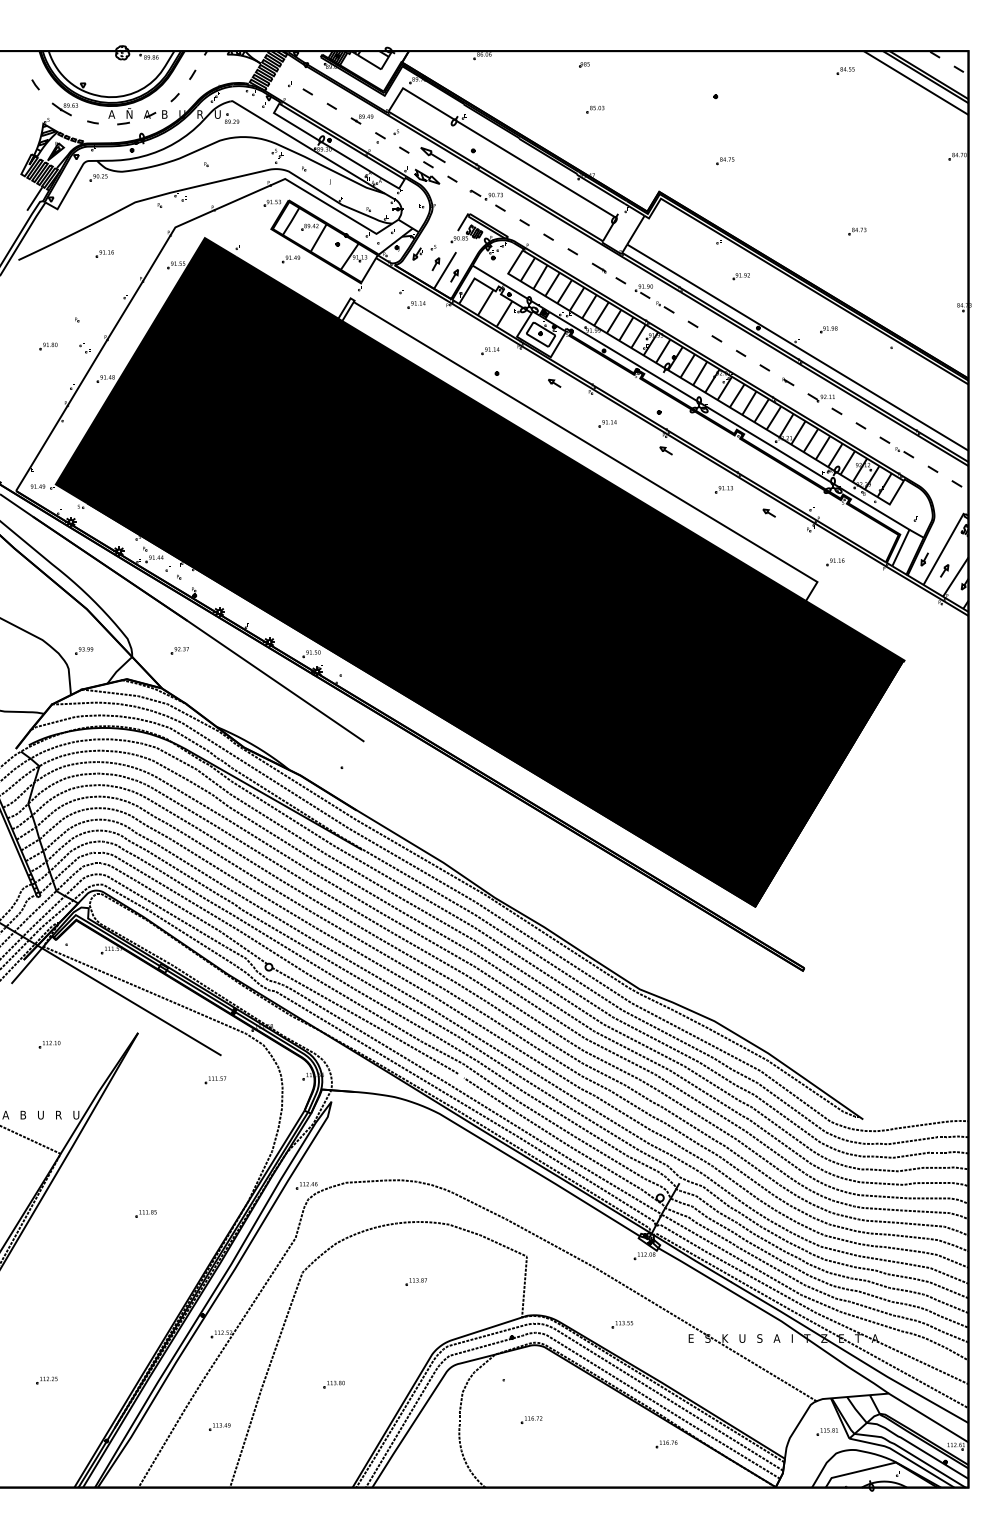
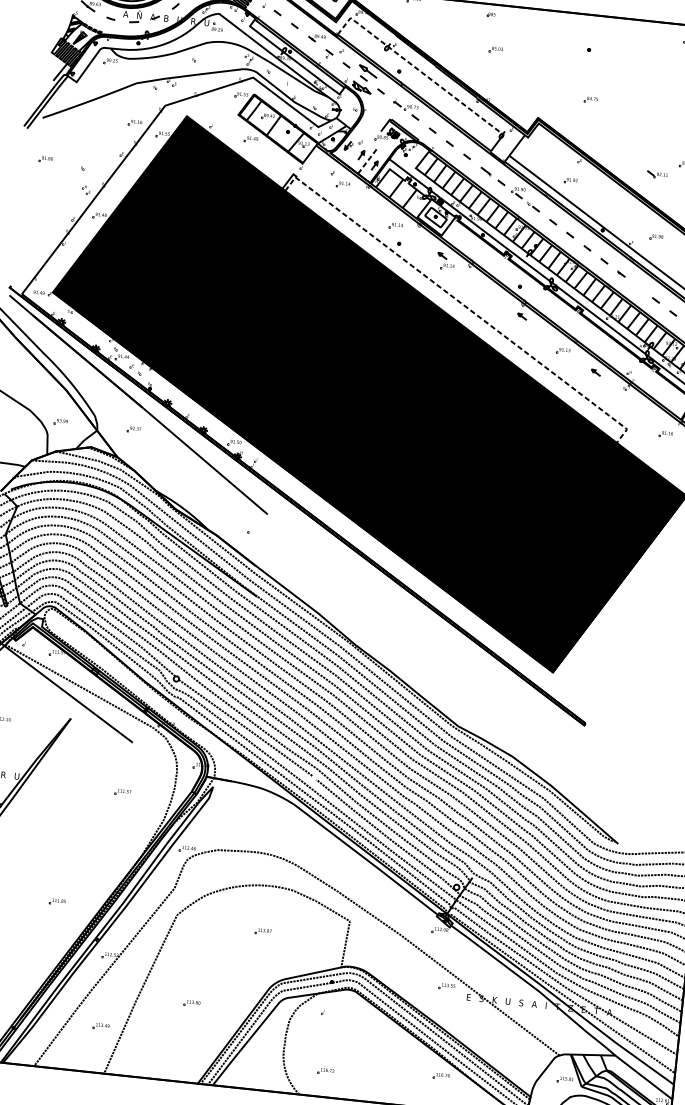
line: (496, 145) -> (417, 69), solid -> dashed
part: (104, 253) -> (134, 122), moved
line: (445, 270) -> (368, 160), solid -> dashed
part: (740, 276) -> (570, 180), moved
part: (48, 346) -> (45, 159), moved
part: (820, 397) -> (656, 174), moved
part: (607, 423) -> (447, 266), moved
line: (585, 442) -> (461, 303), solid -> dashed
part: (835, 562) -> (666, 434), moved
part: (215, 1080) -> (122, 792), moved
part: (145, 1213) -> (57, 901), moved
part: (622, 1324) -> (447, 986), moved
part: (531, 1419) -> (325, 1071), moved

